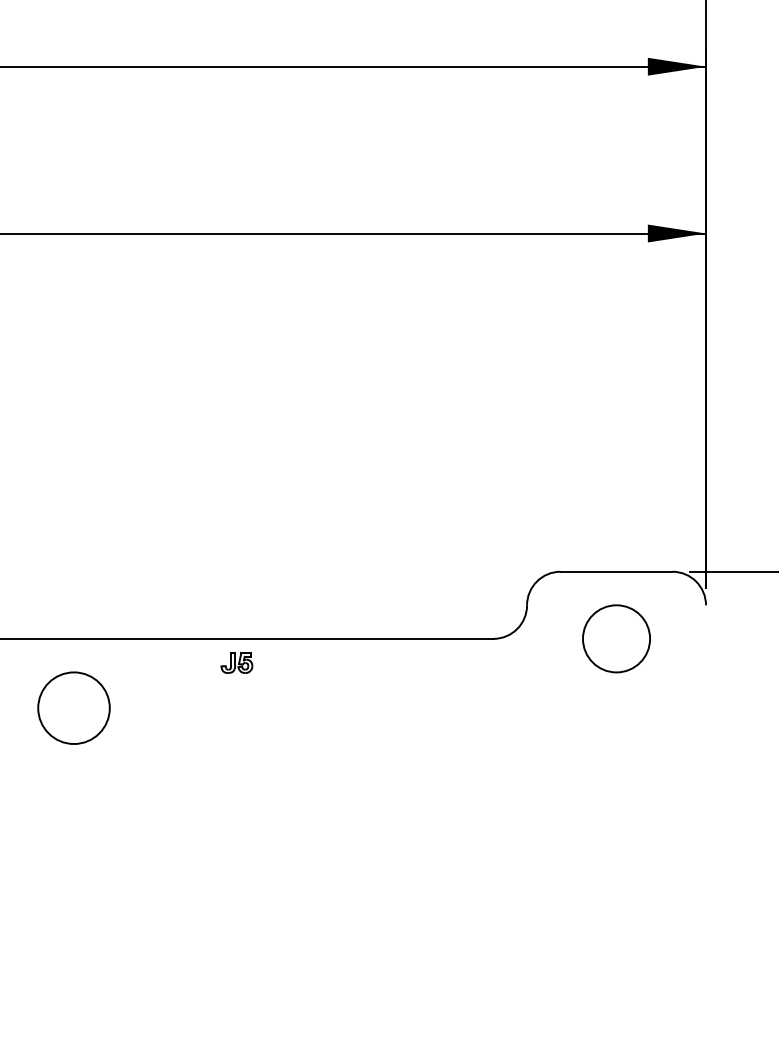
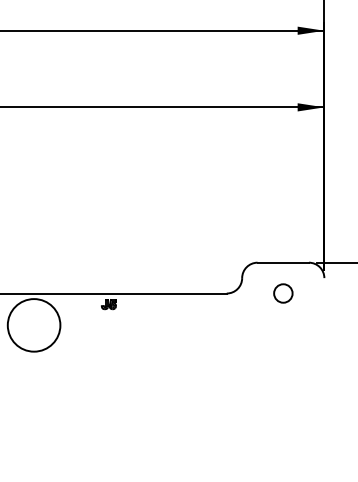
circle: (617, 638) -> (283, 293), size x0.6
circle: (72, 706) -> (33, 324), size x1.6

